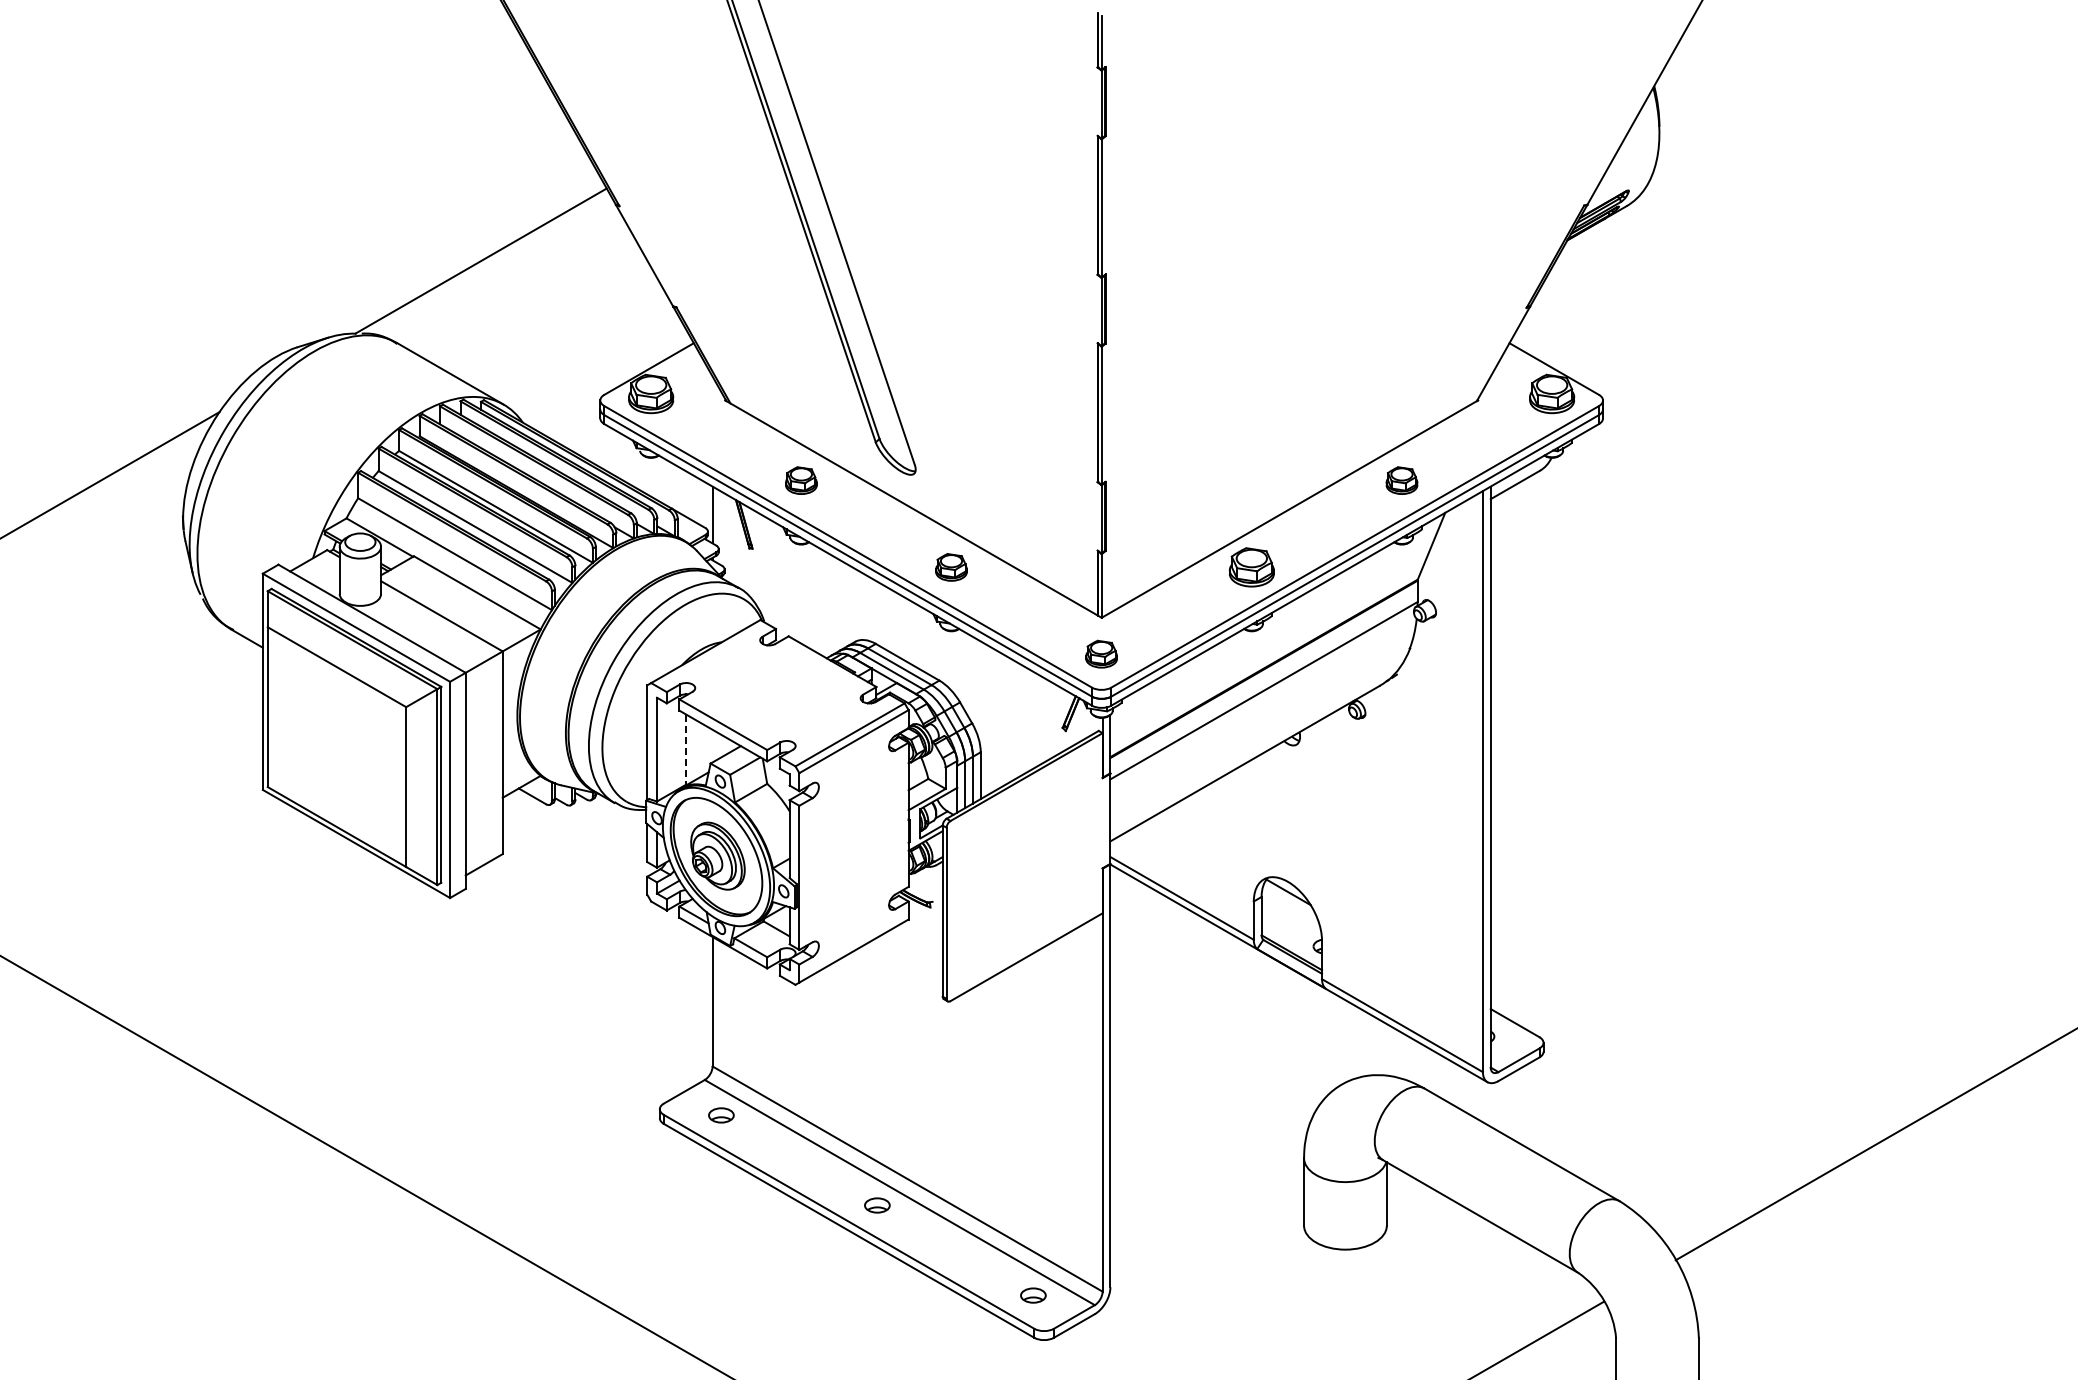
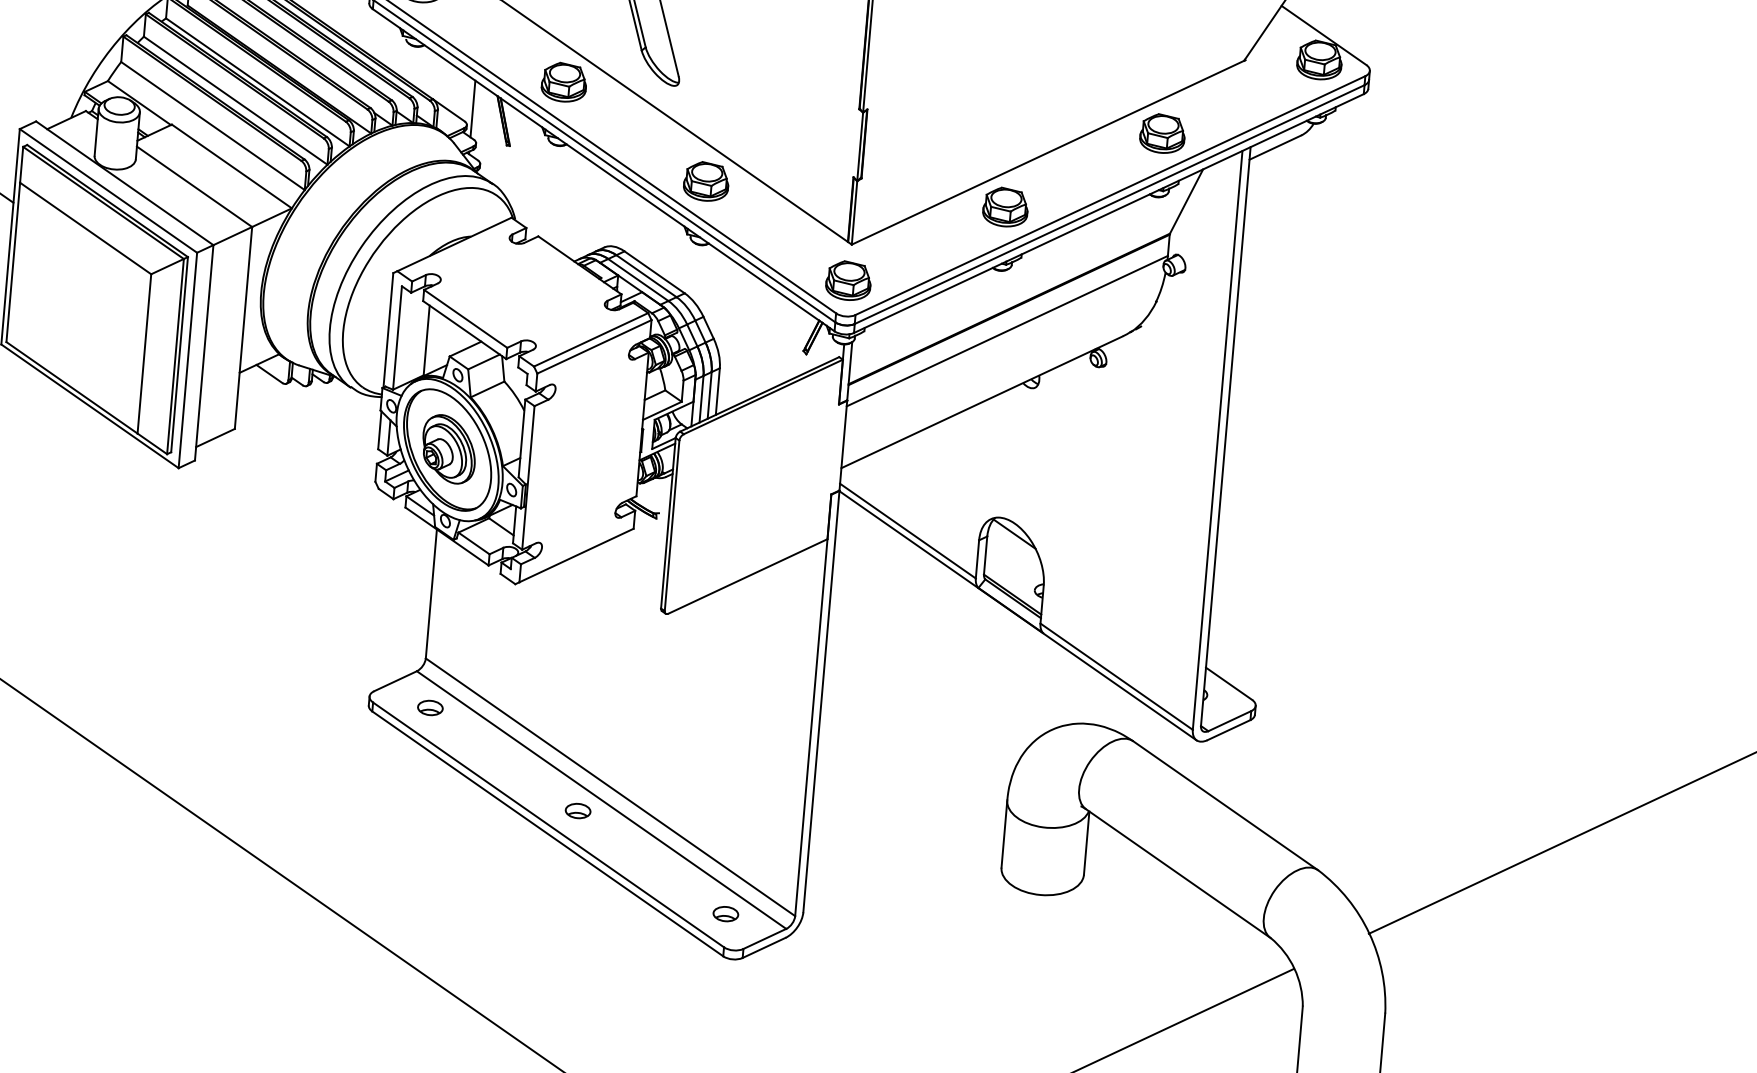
part: (801, 480) -> (564, 82), size x1.43
part: (1401, 480) -> (1162, 133), size x1.43
part: (951, 567) -> (706, 181), size x1.43
part: (1101, 654) -> (848, 281), size x1.43
line: (686, 750) -> (426, 341), dashed -> solid

